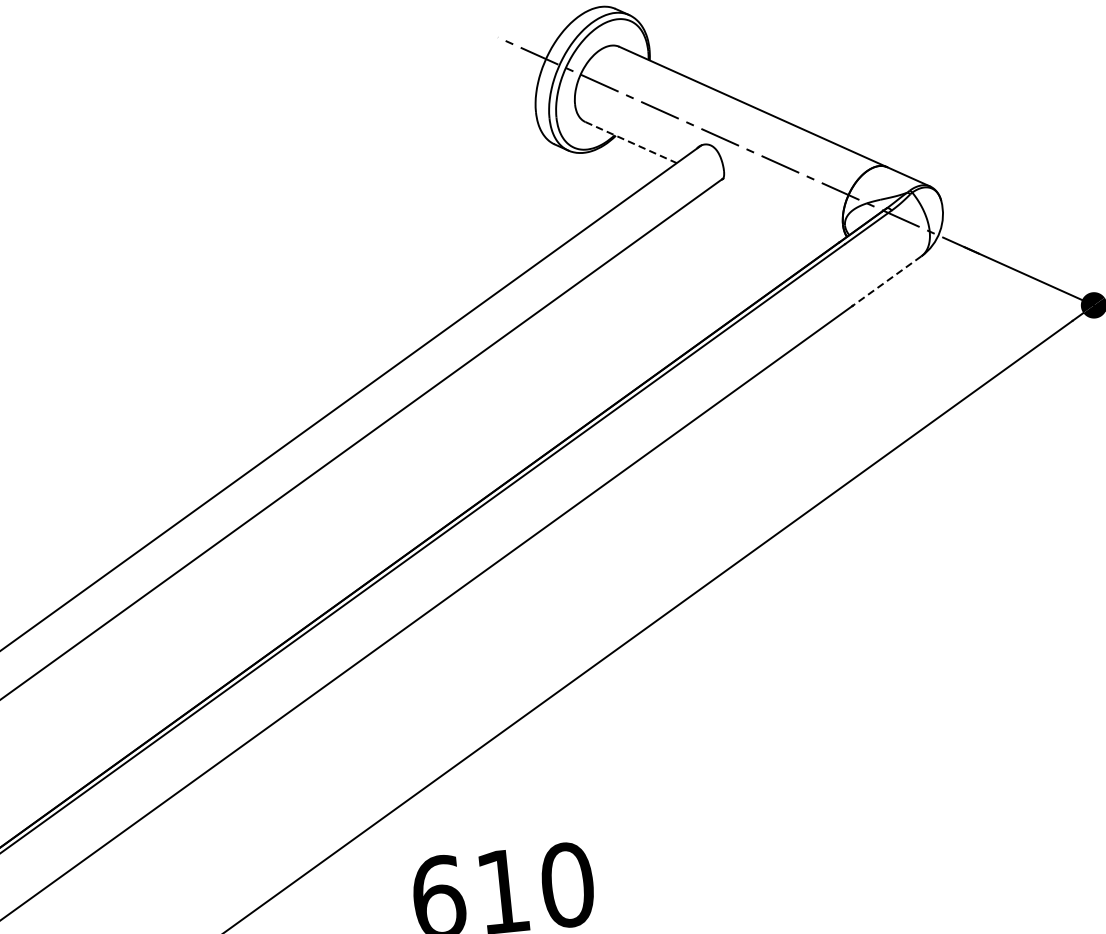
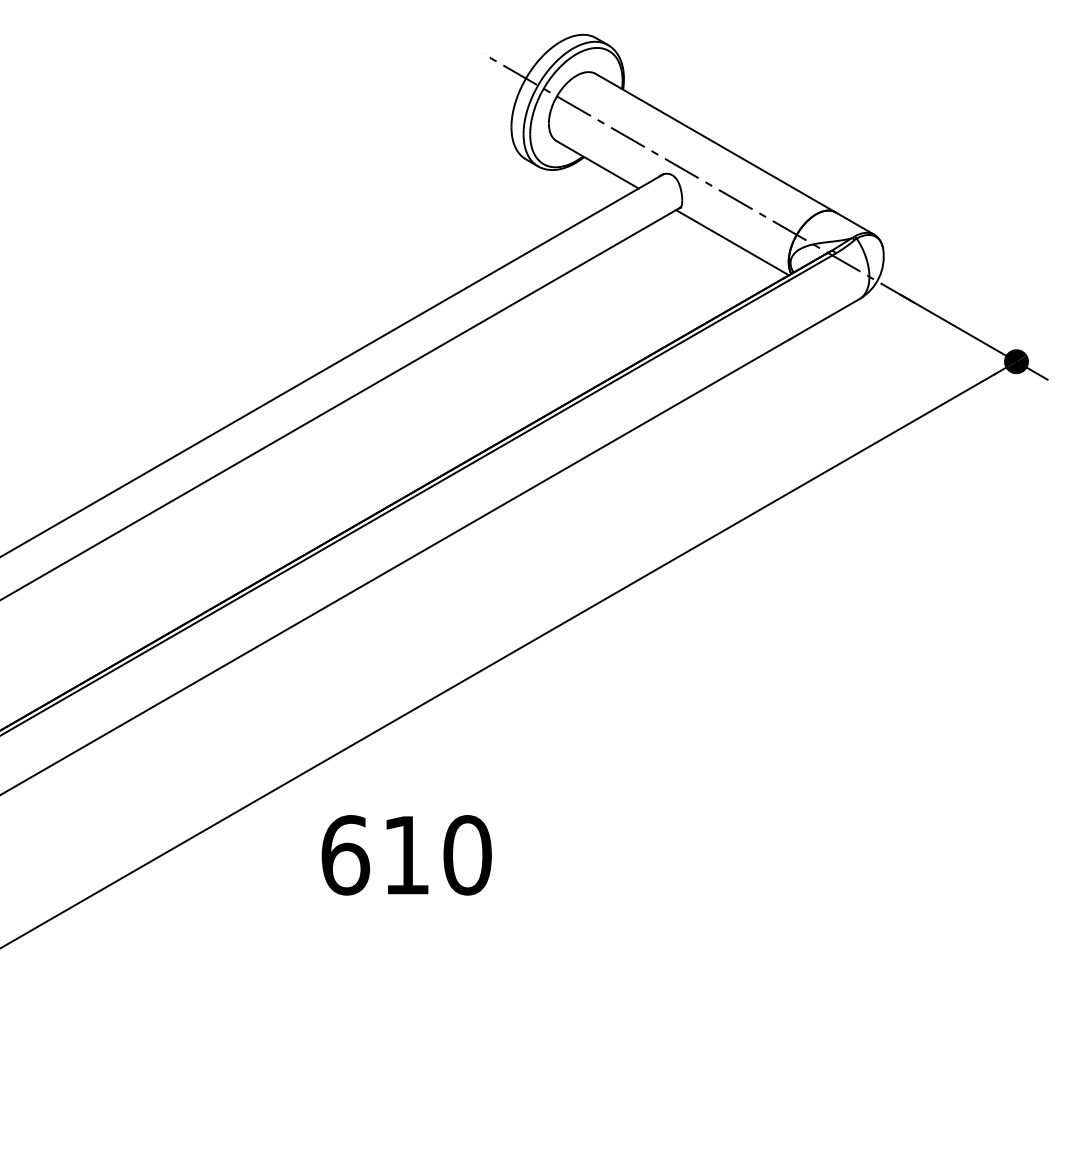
line: (631, 143) -> (598, 165), dashed -> solid
line: (781, 210) -> (732, 242), added
line: (886, 281) -> (824, 319), dashed -> solid

